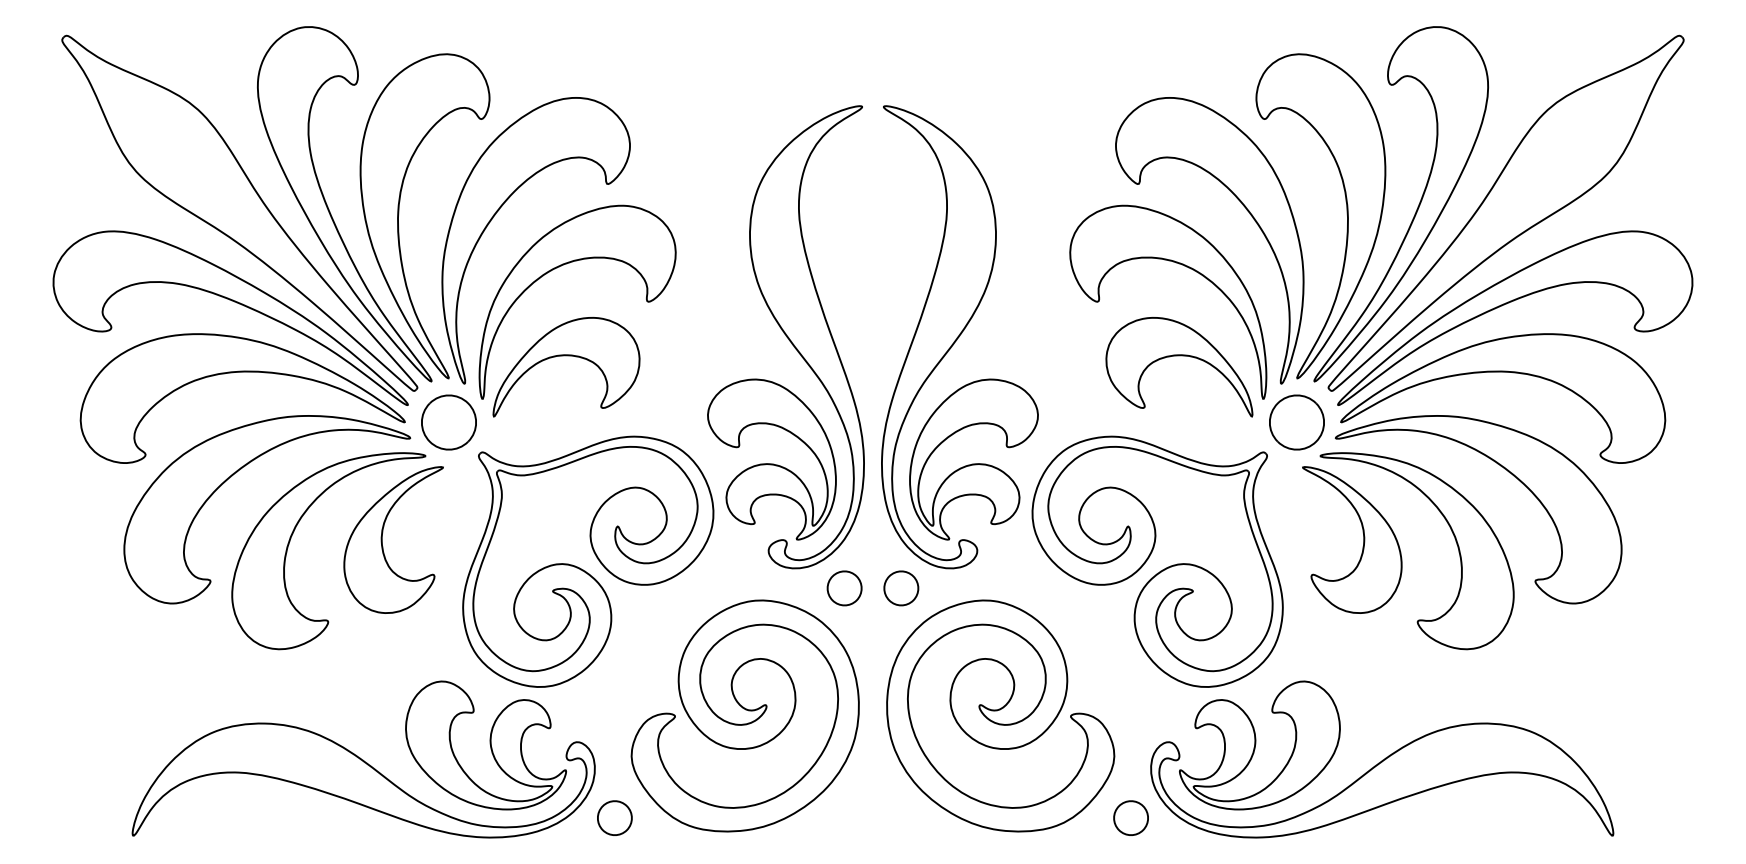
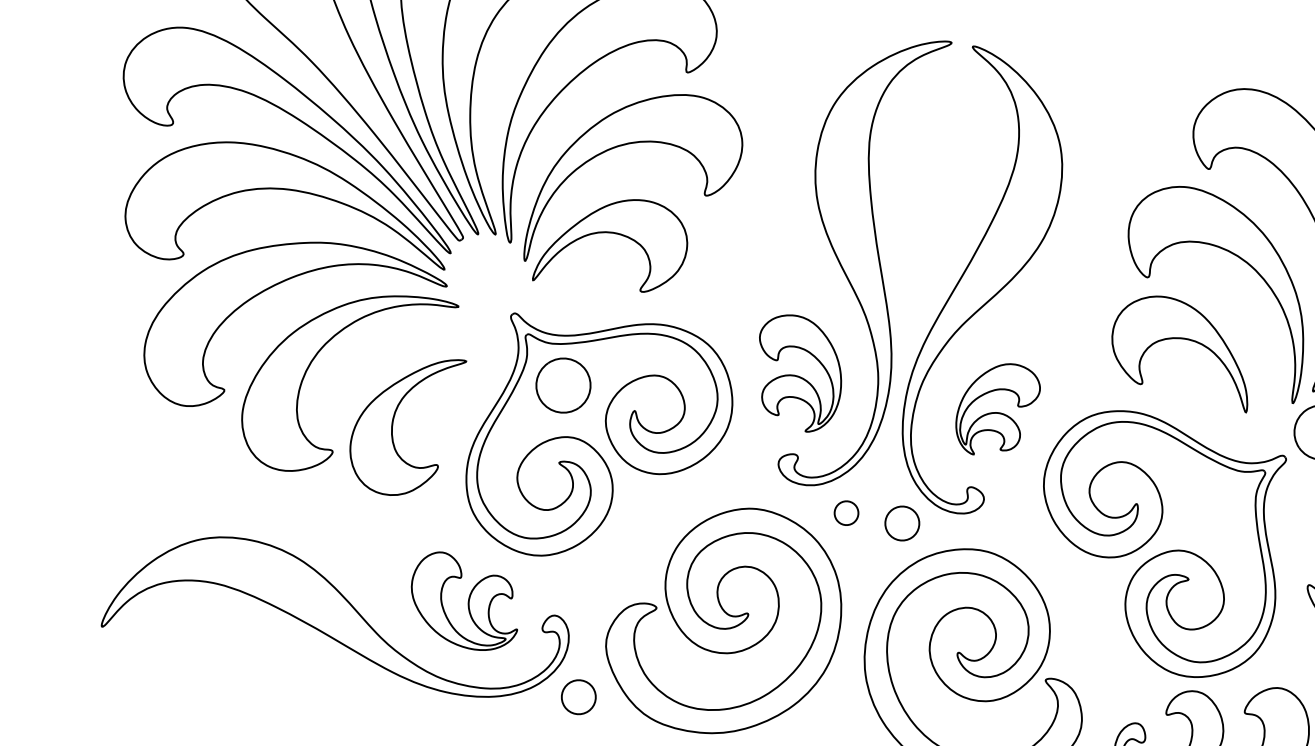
part: (1179, 356) -> (1185, 340), moved
part: (448, 422) -> (562, 385), moved
part: (771, 459) -> (798, 373), size x0.7
part: (973, 459) -> (996, 409), size x0.6
part: (382, 539) -> (393, 421), moved
part: (844, 588) -> (846, 513), size x0.7
part: (485, 745) -> (464, 602), size x0.7

